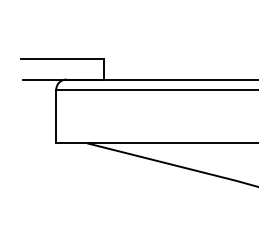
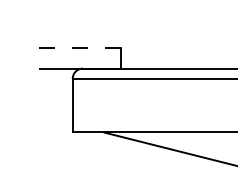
line: (62, 59) -> (78, 48), solid -> dashed

